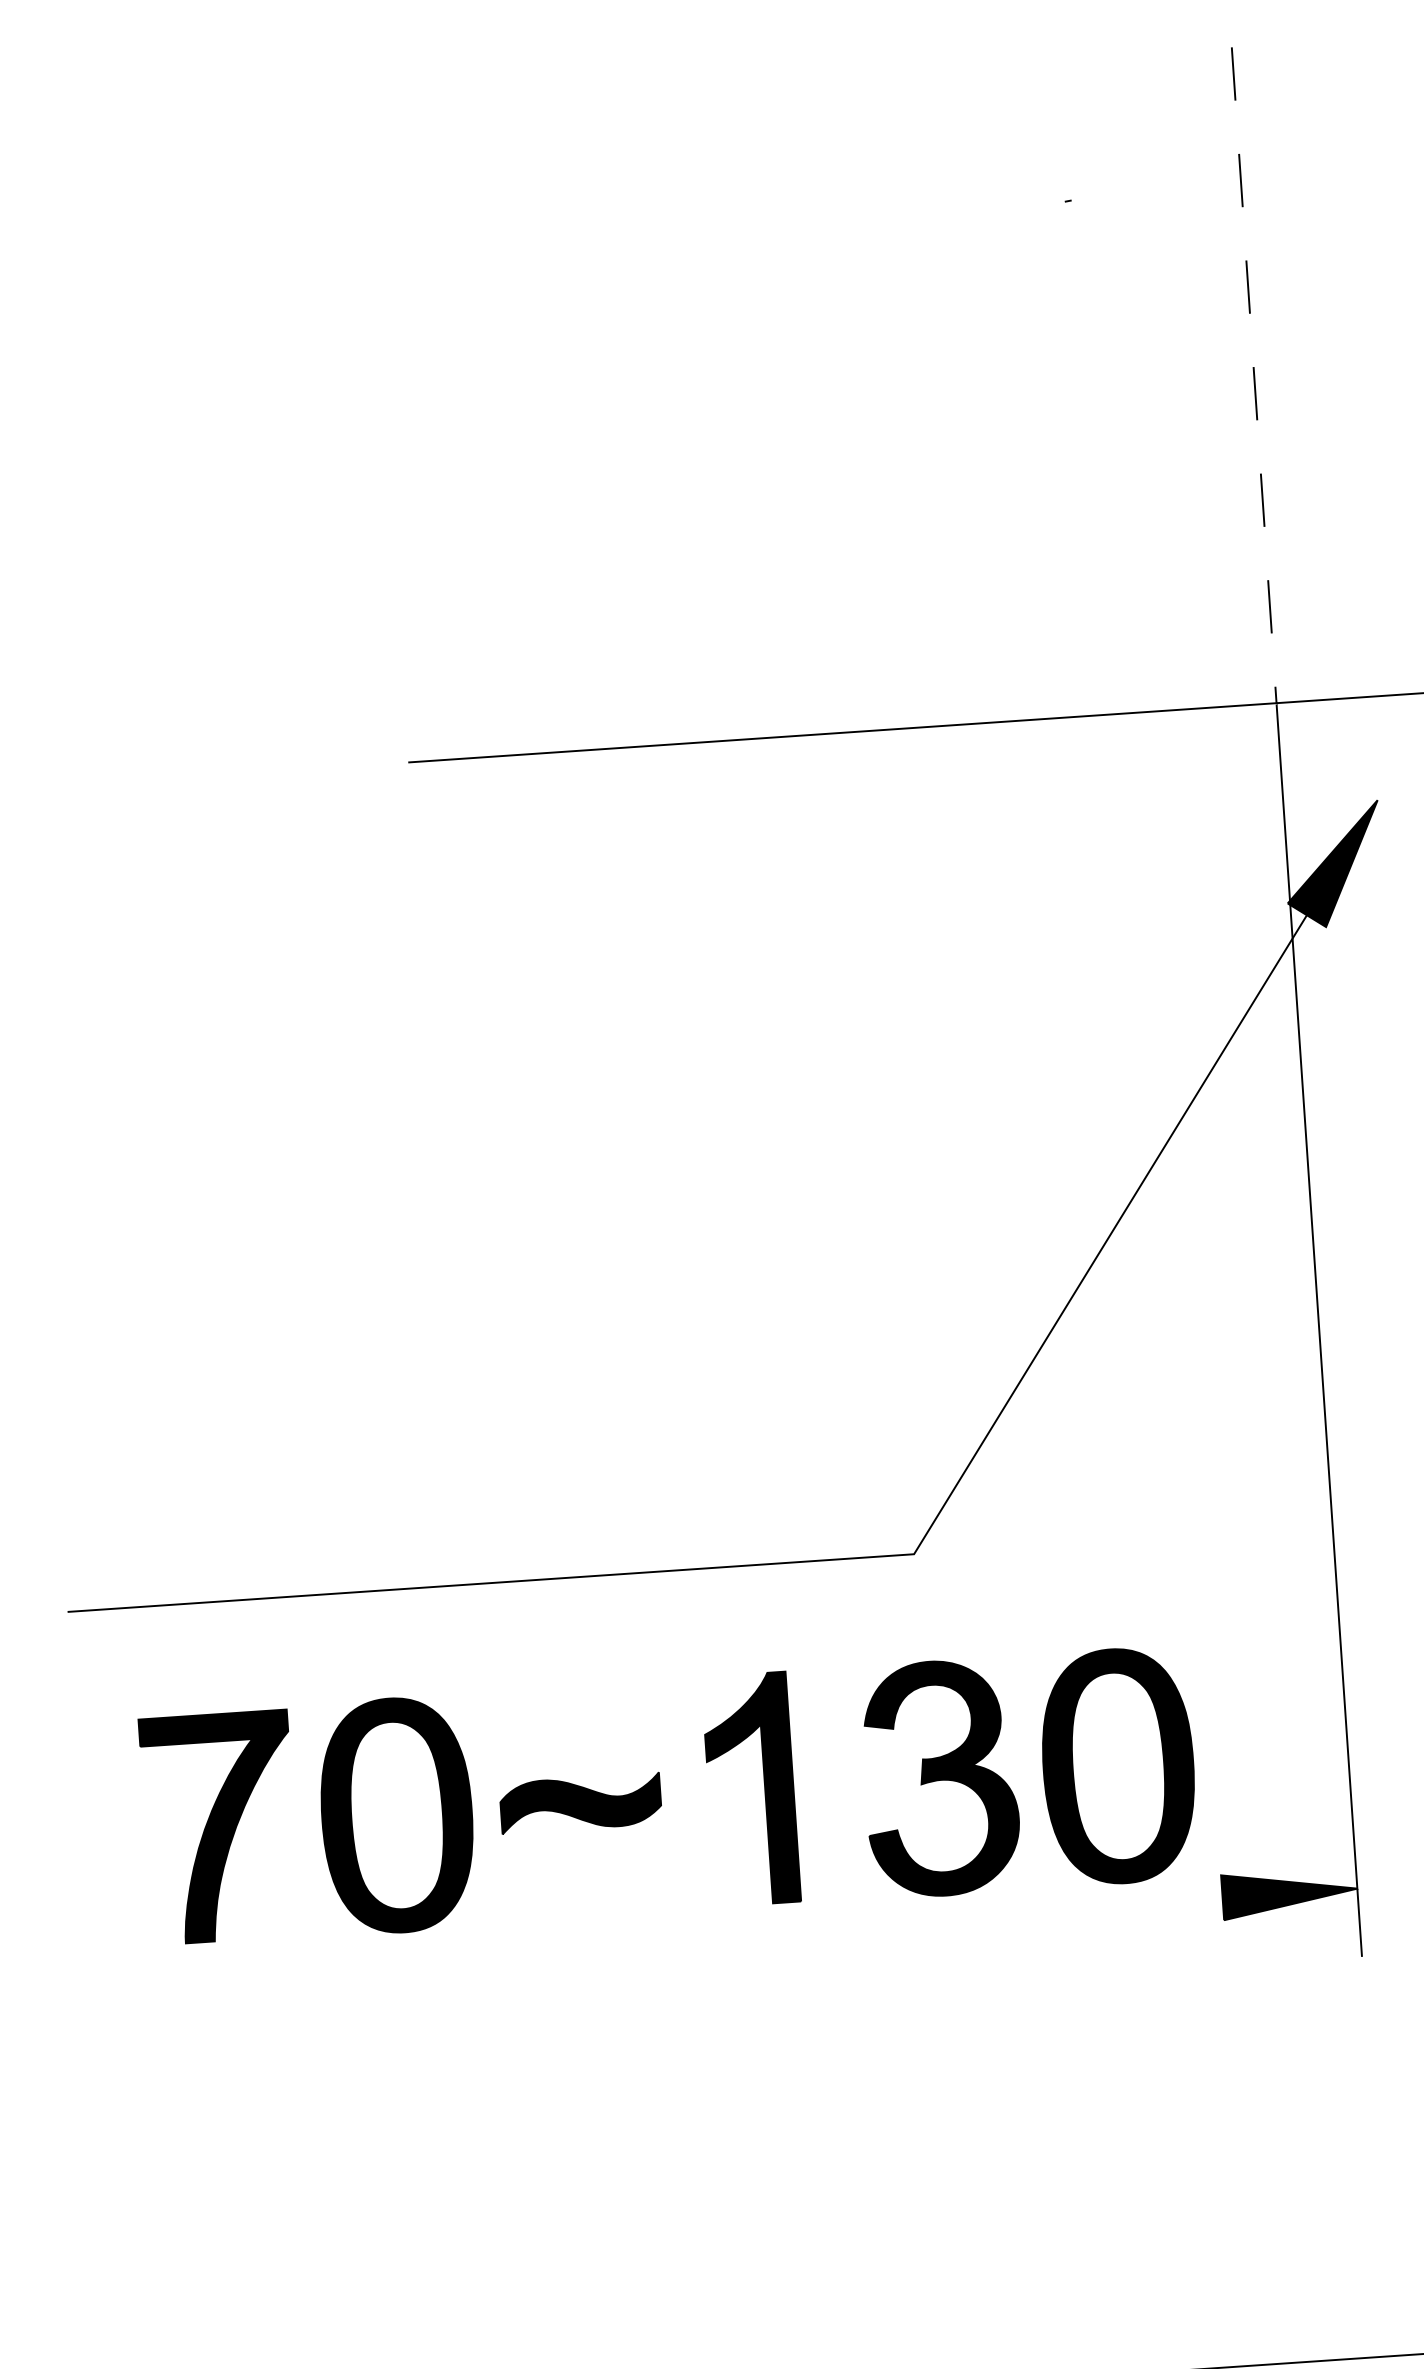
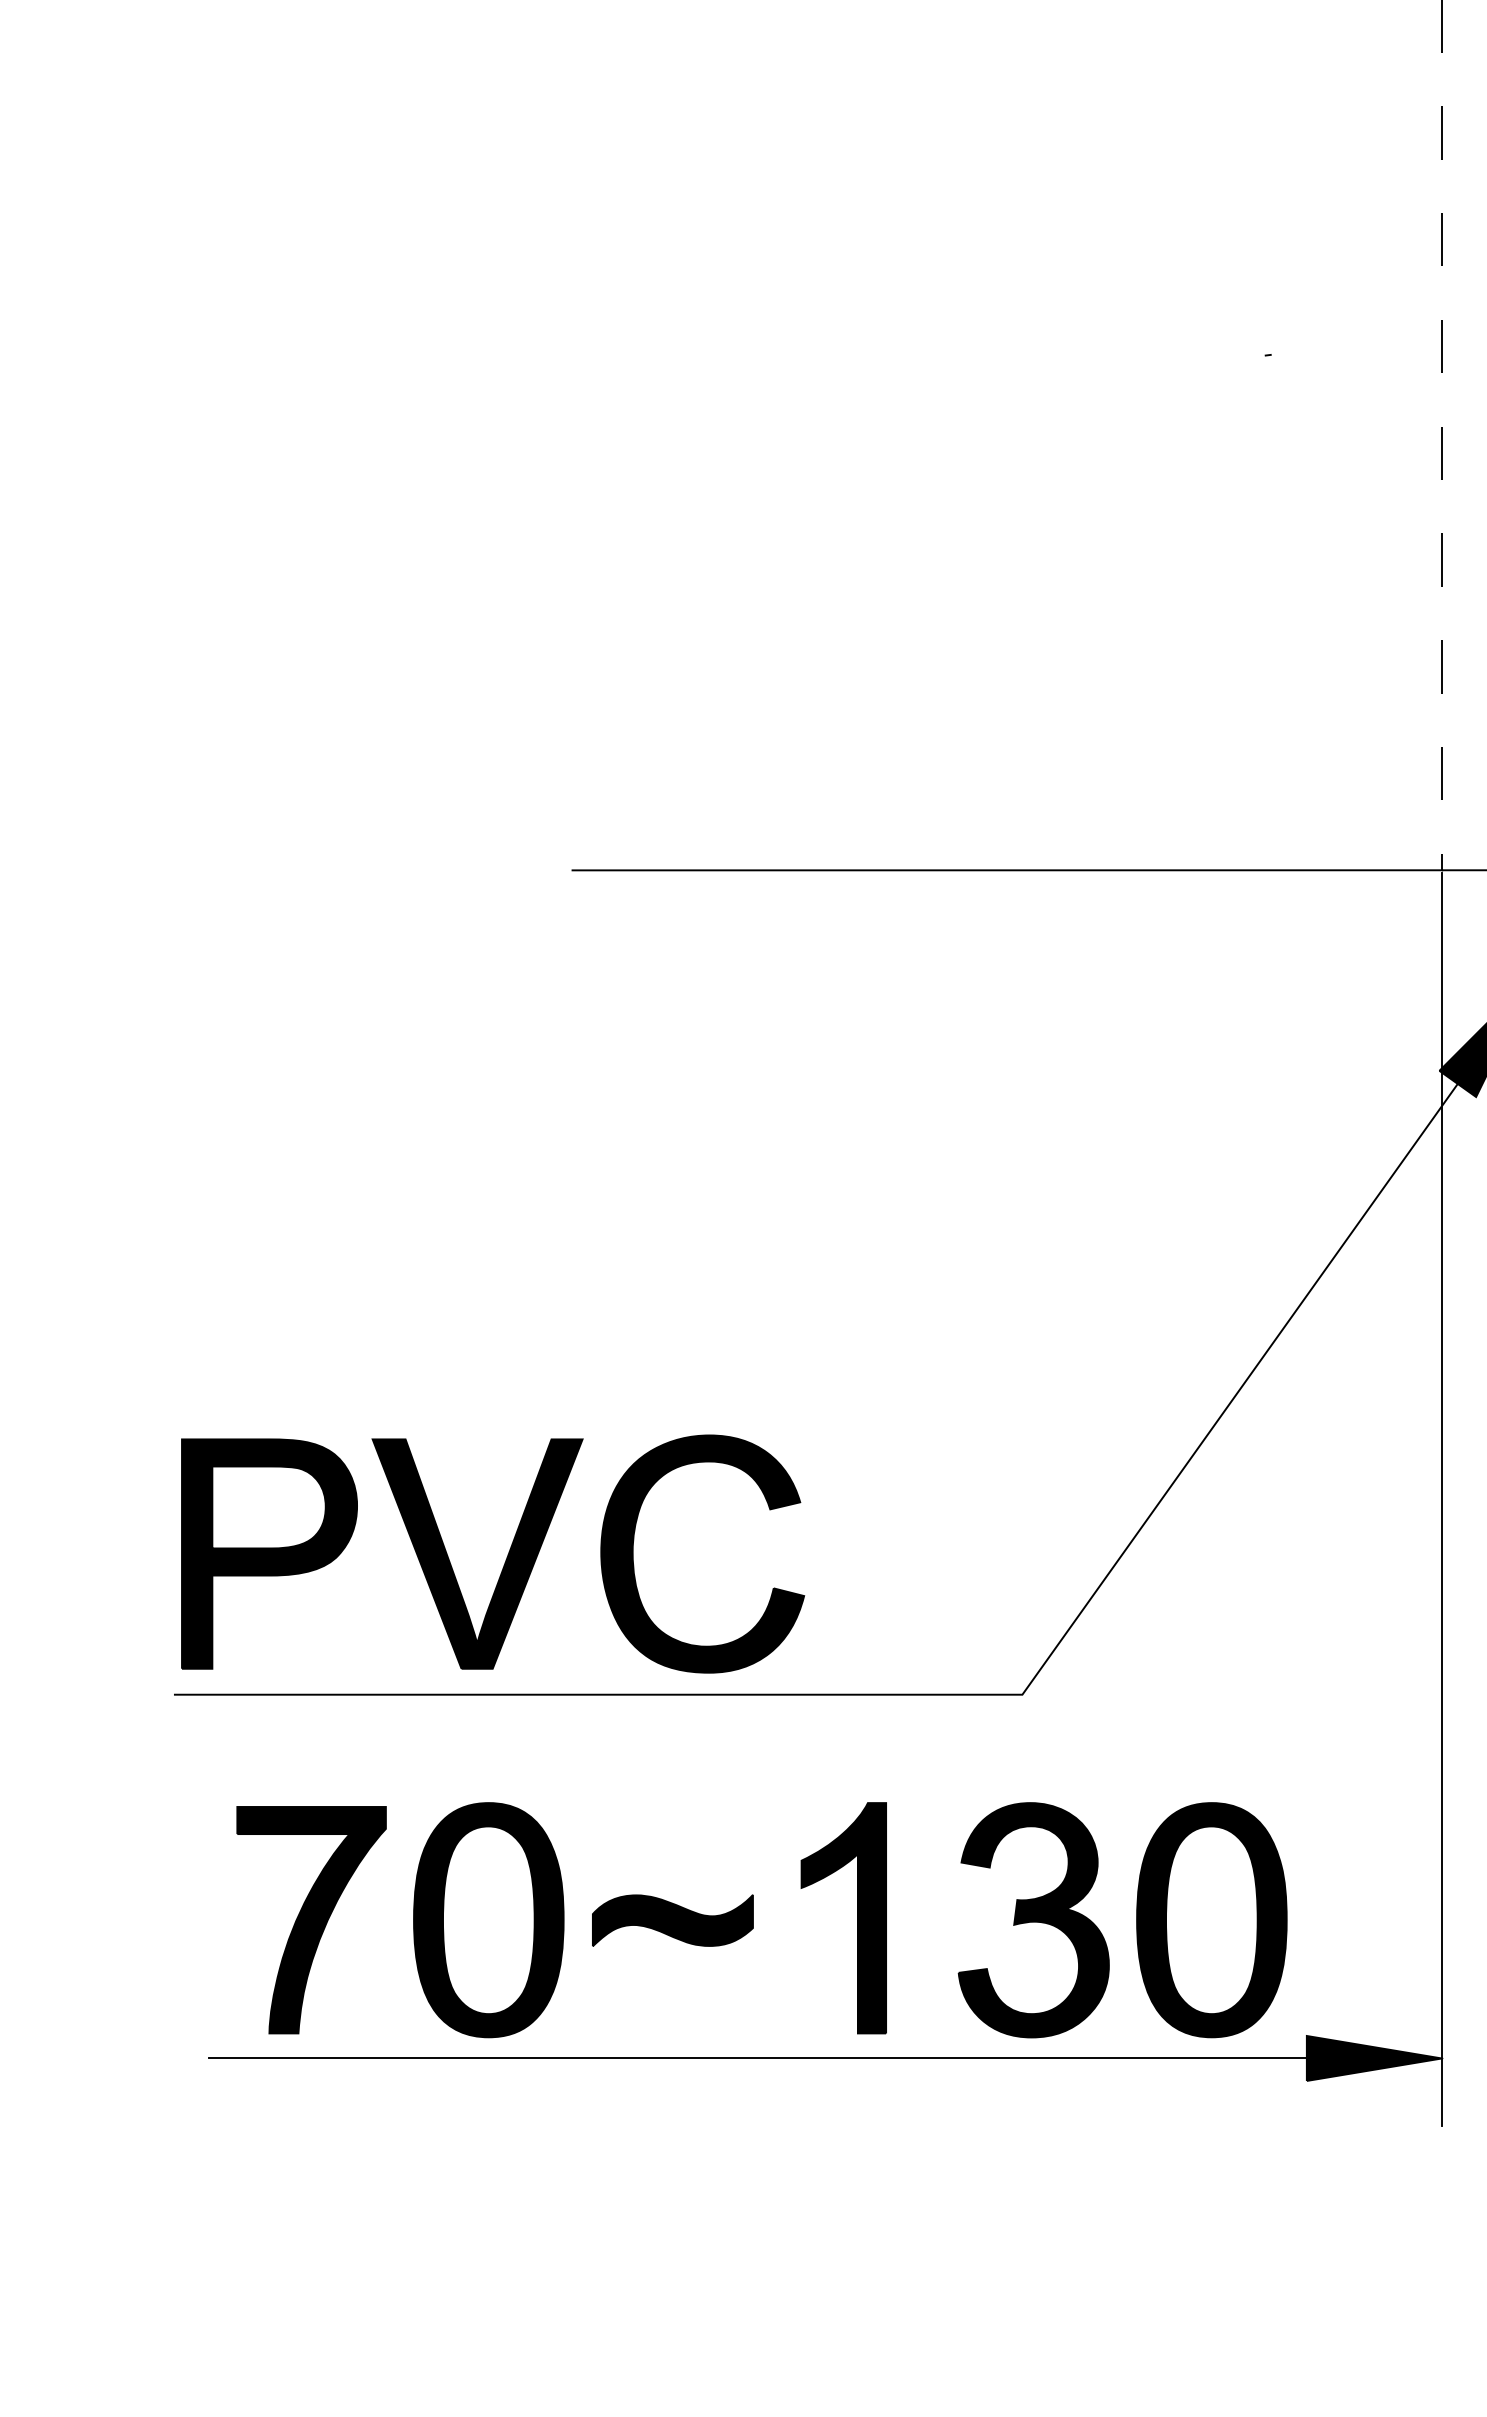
part: (389, 1454) -> (505, 1559), added
line: (674, 1935) -> (757, 2058), added

